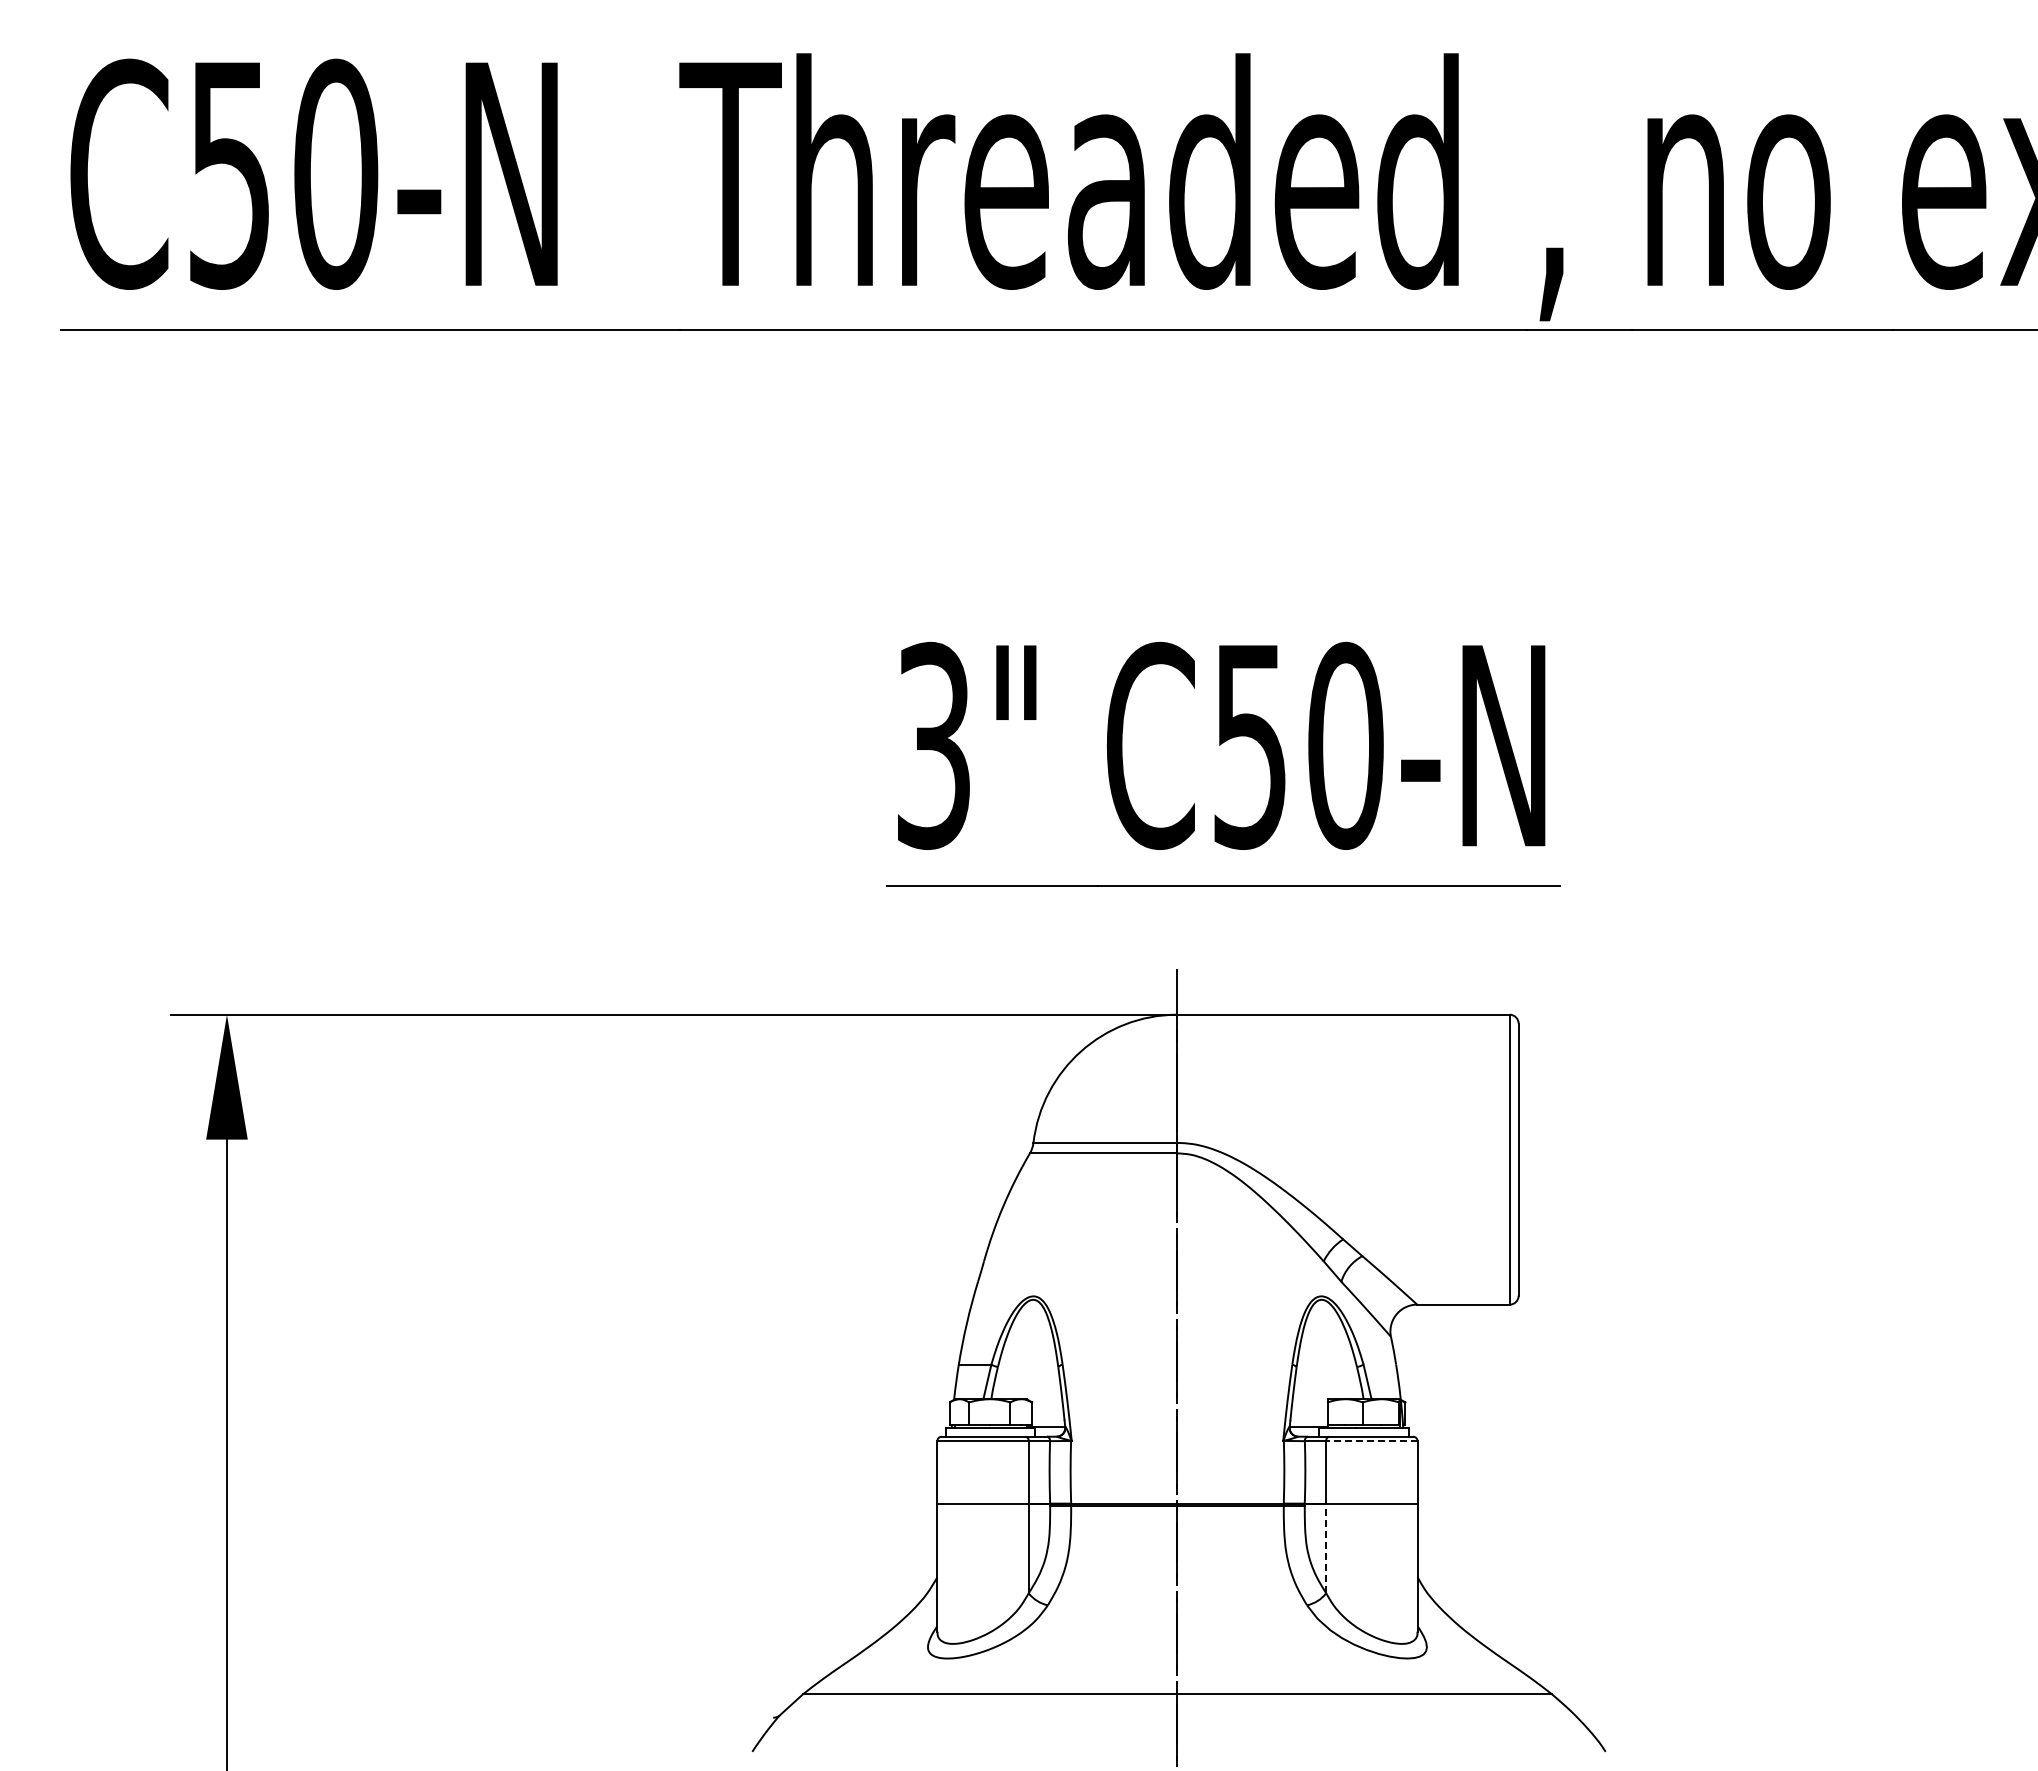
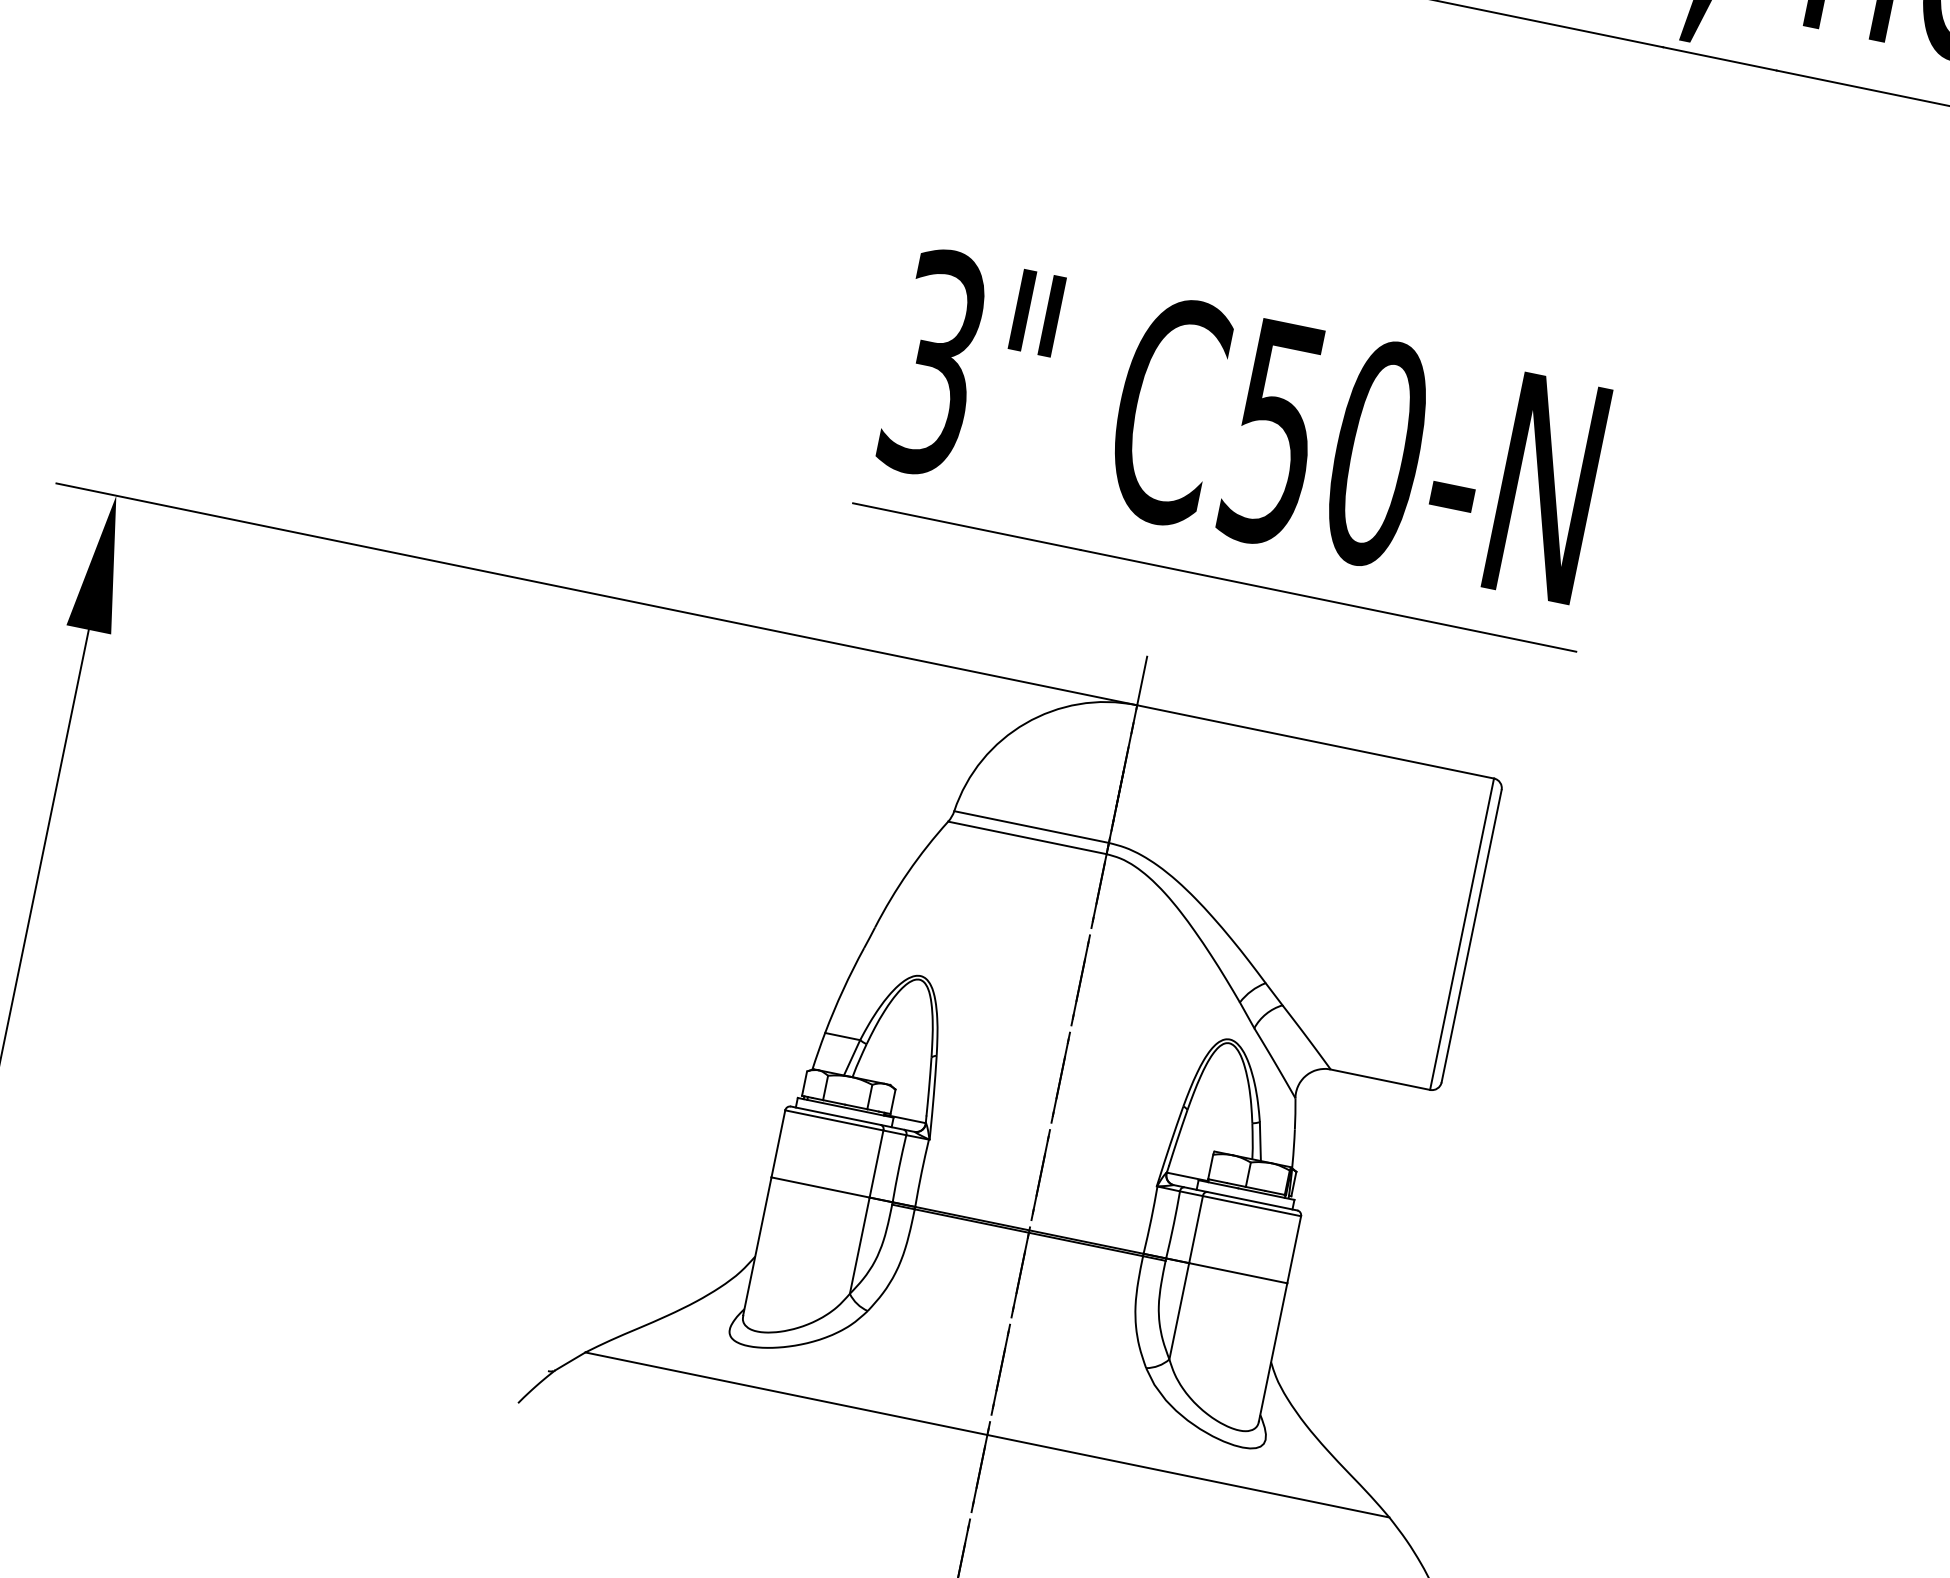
line: (1371, 1441) -> (1251, 1206), dashed -> solid
line: (1326, 1548) -> (1179, 1311), dashed -> solid

